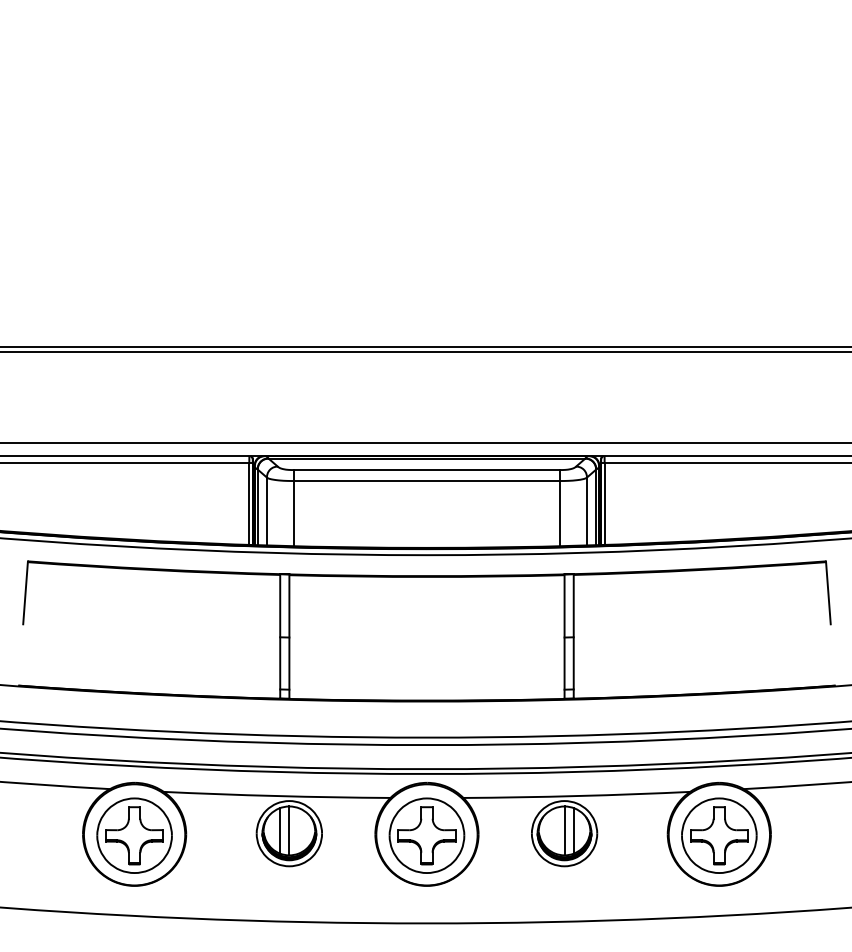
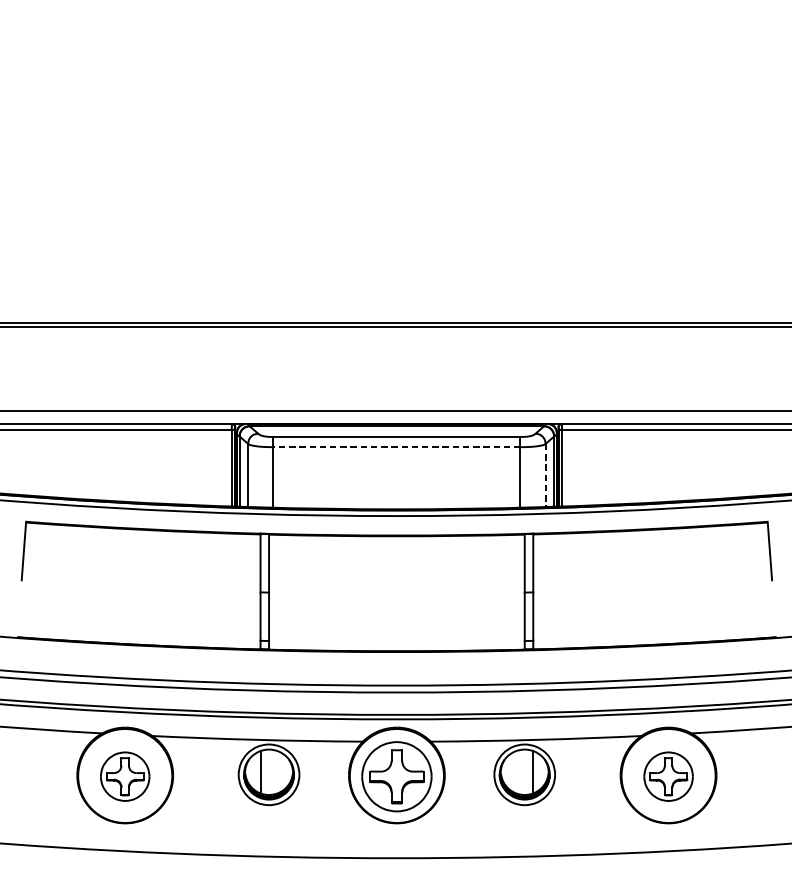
line: (426, 481) -> (396, 447), solid -> dashed
line: (587, 511) -> (546, 475), solid -> dashed
line: (289, 830) -> (269, 771), removed
line: (564, 830) -> (524, 771), removed
part: (134, 835) -> (125, 776), size x0.7
part: (719, 835) -> (668, 776), size x0.7

